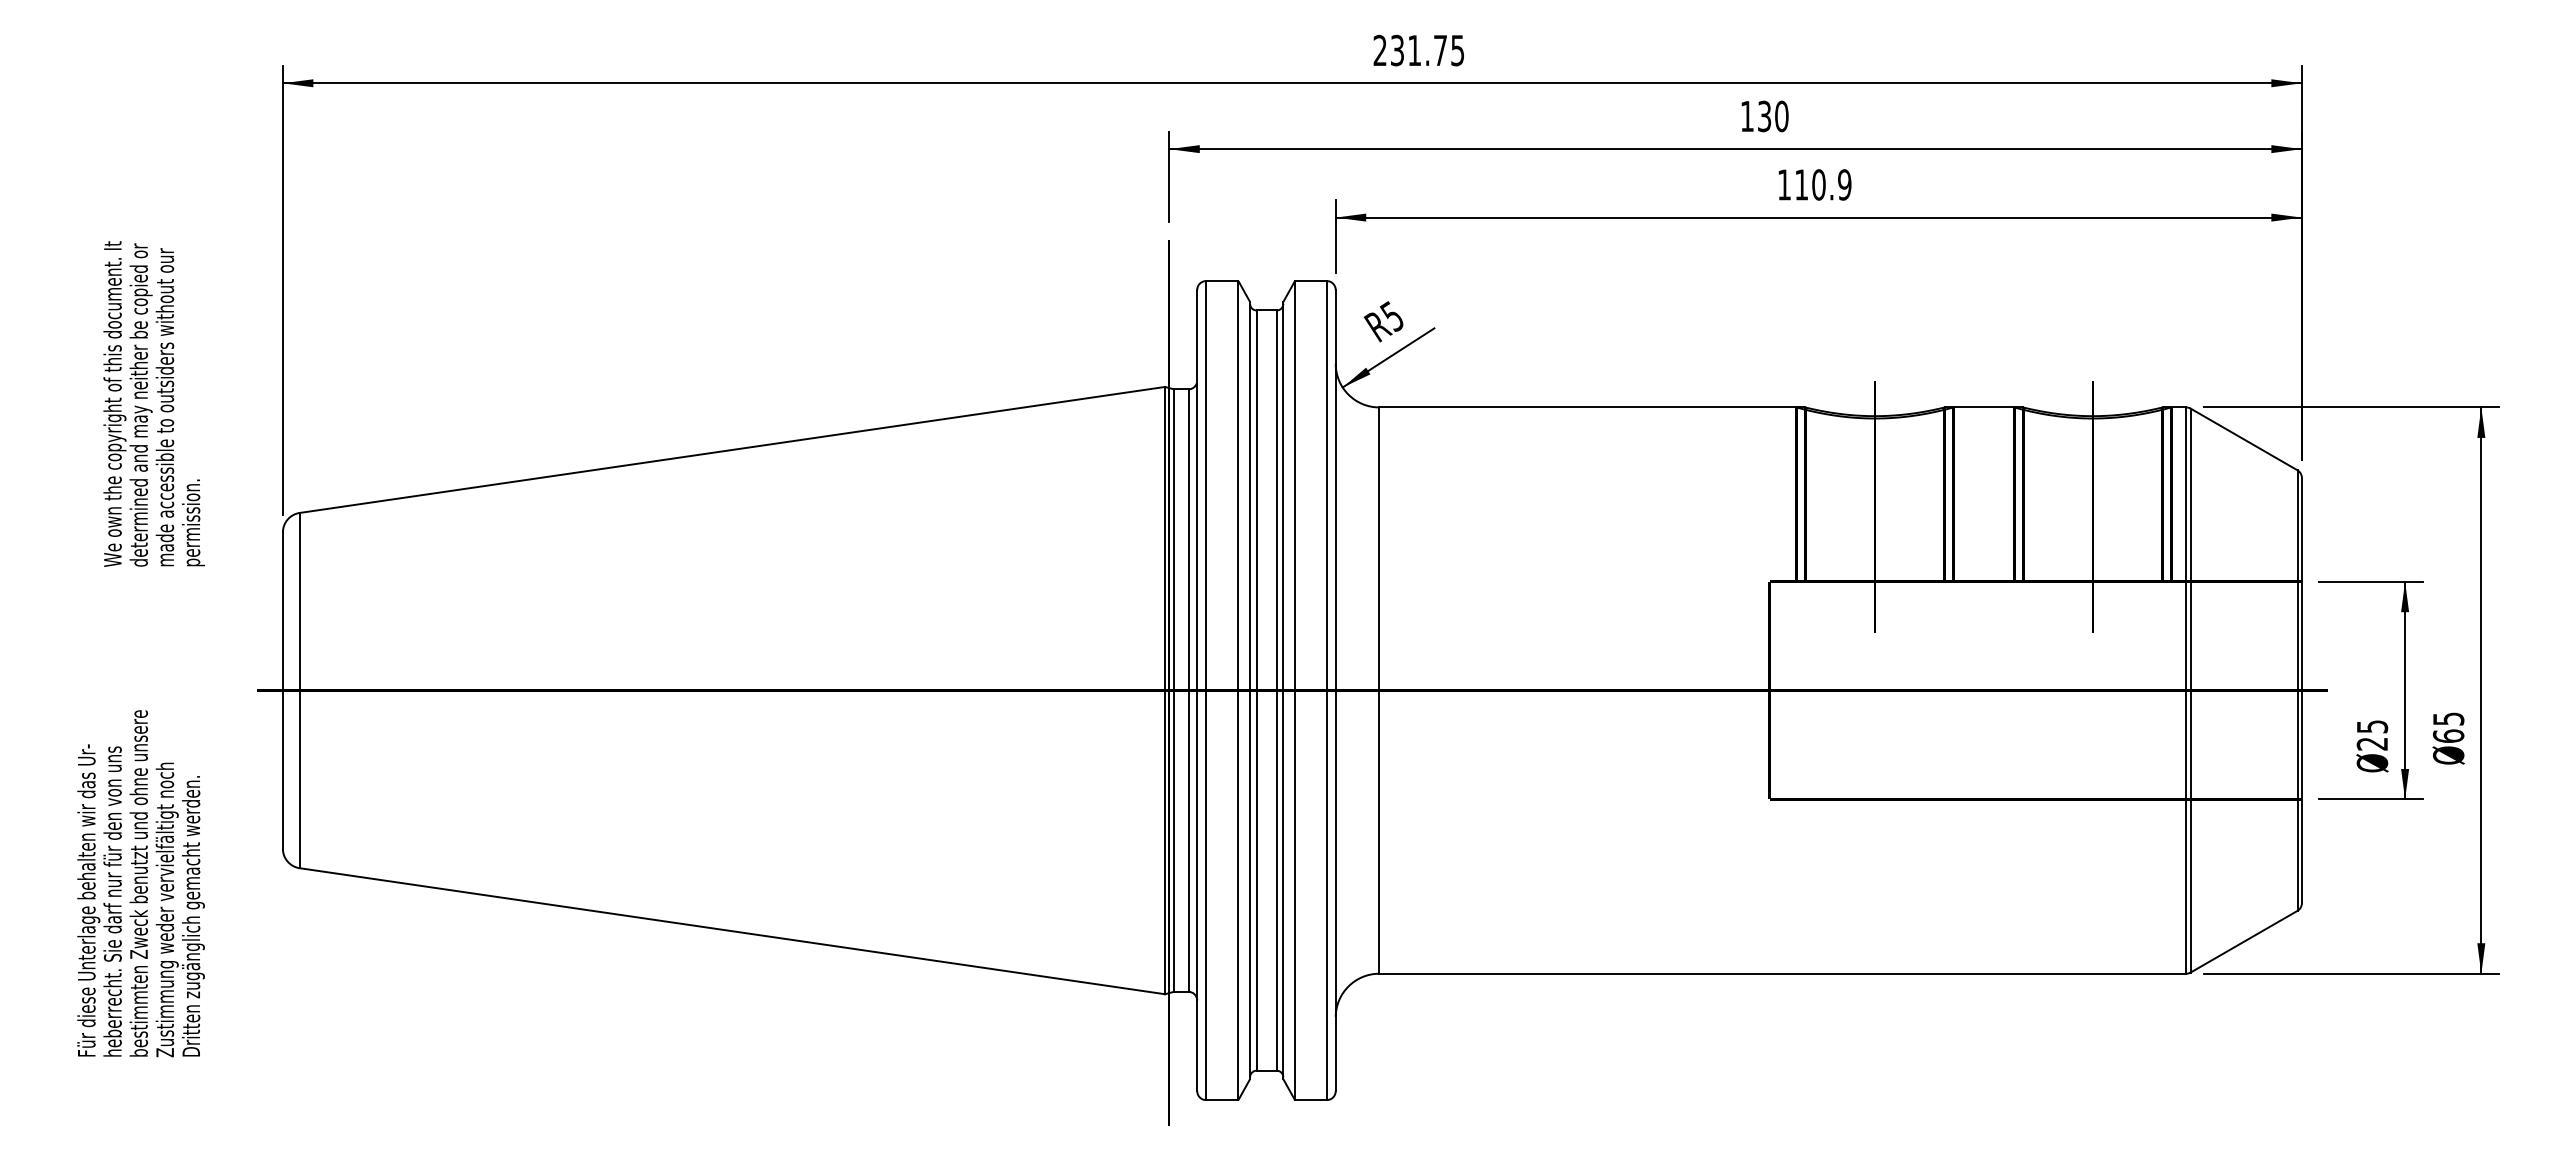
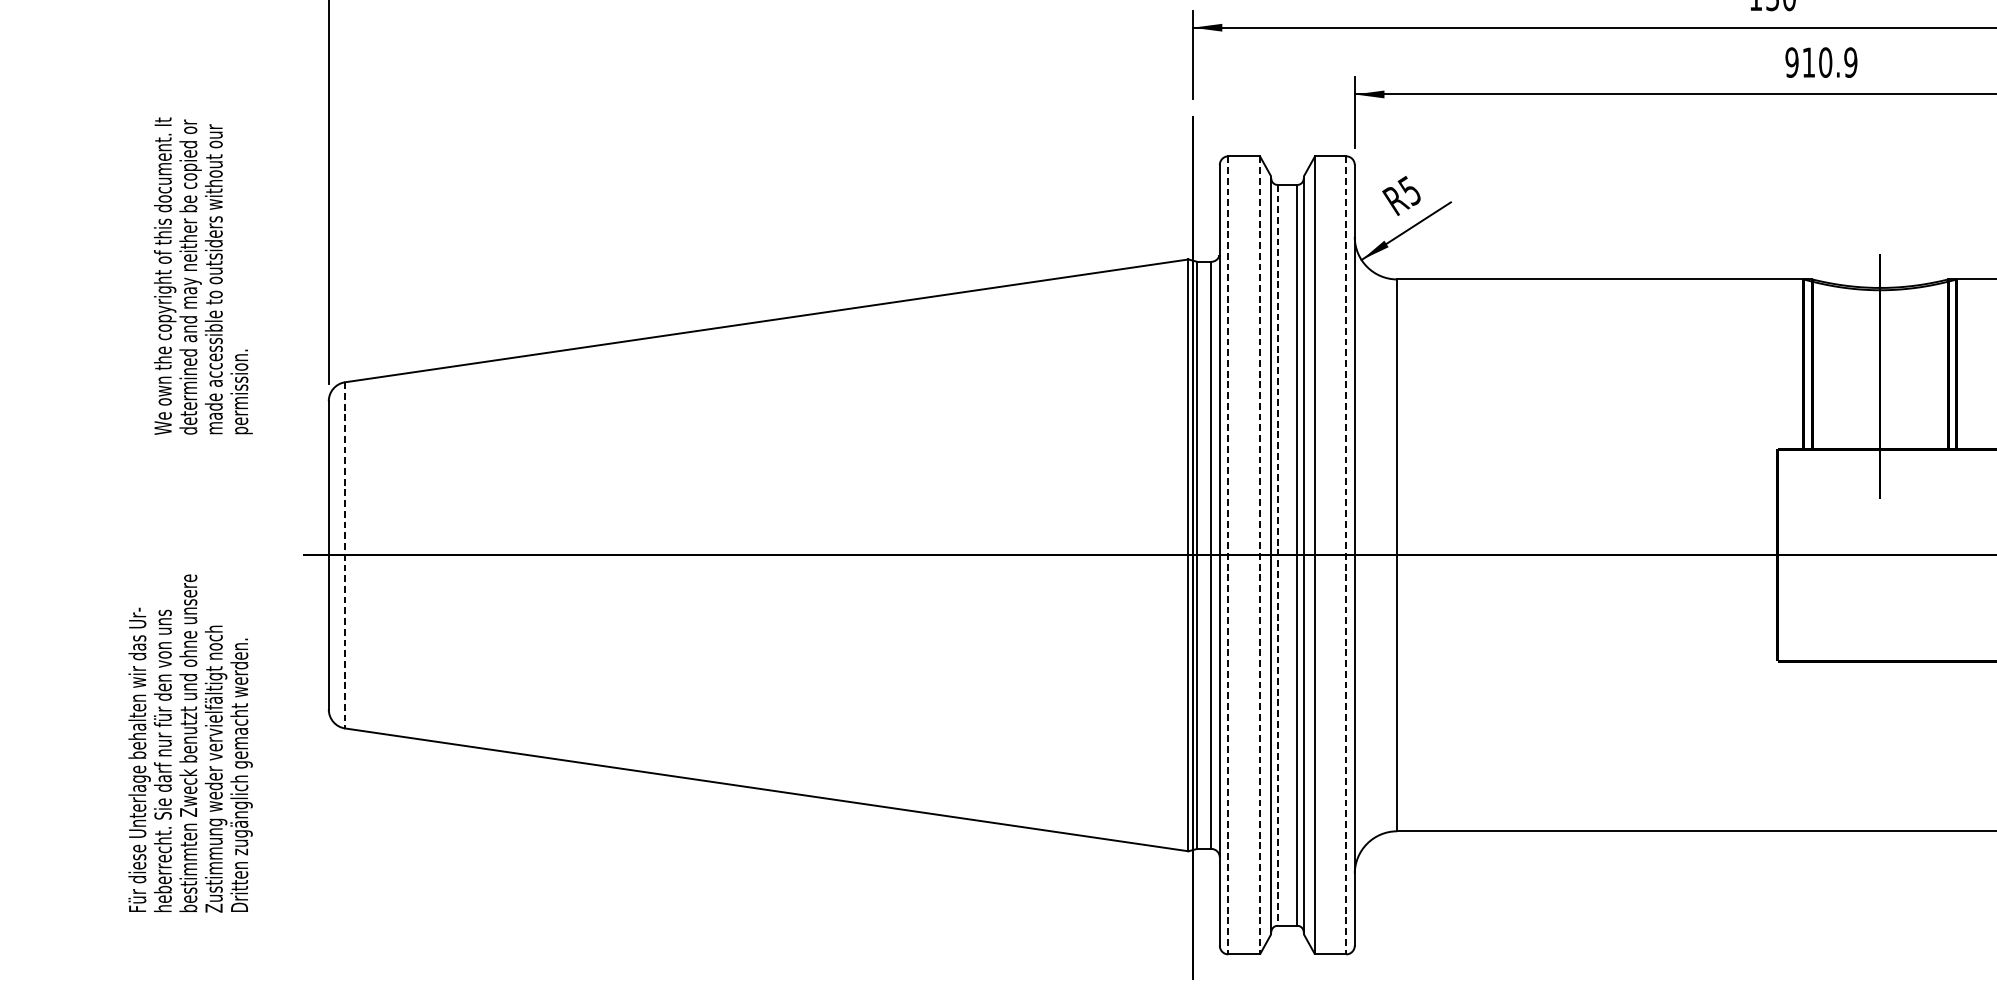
text: (1784, 184) -> (1792, 62), 110.9 -> 910.9
line: (299, 690) -> (344, 555), solid -> dashed
line: (1205, 691) -> (1227, 556), solid -> dashed
line: (1238, 691) -> (1260, 556), solid -> dashed
line: (1256, 691) -> (1277, 556), solid -> dashed
line: (1327, 691) -> (1346, 556), solid -> dashed

